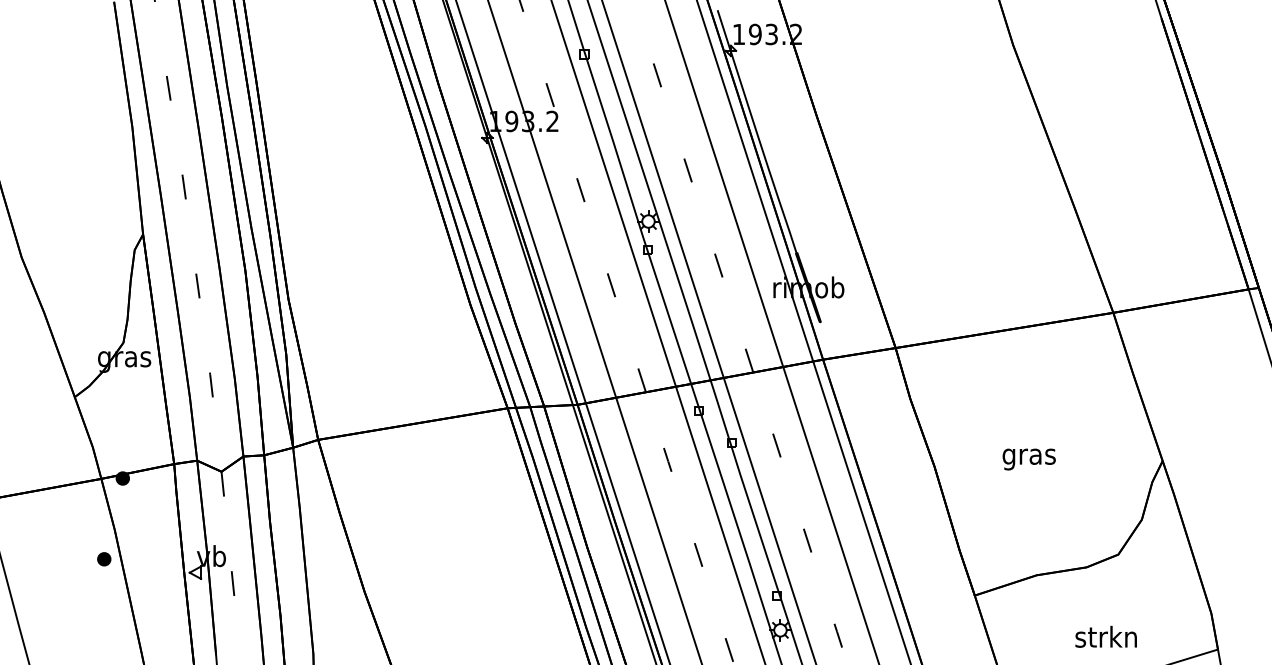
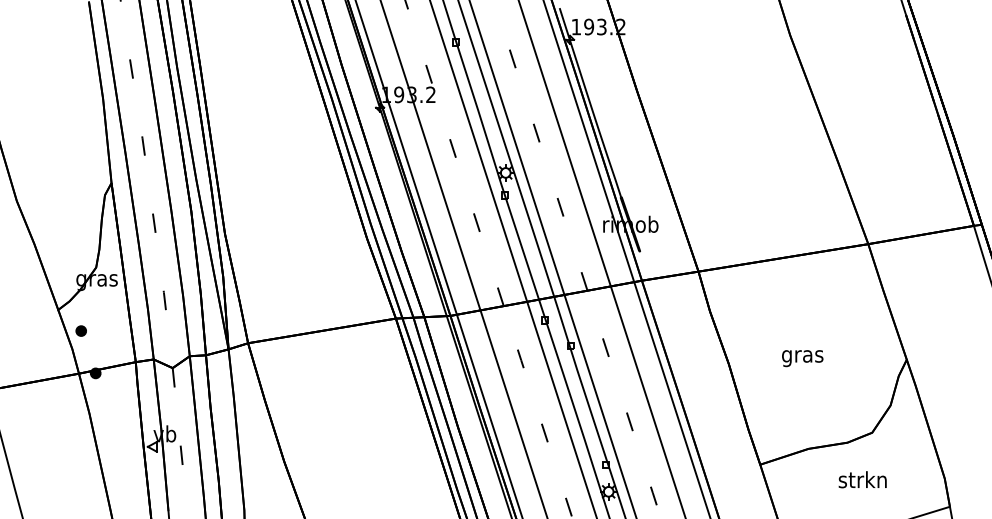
part: (104, 559) -> (81, 331), moved
text: (1105, 636) -> (862, 479), moved

